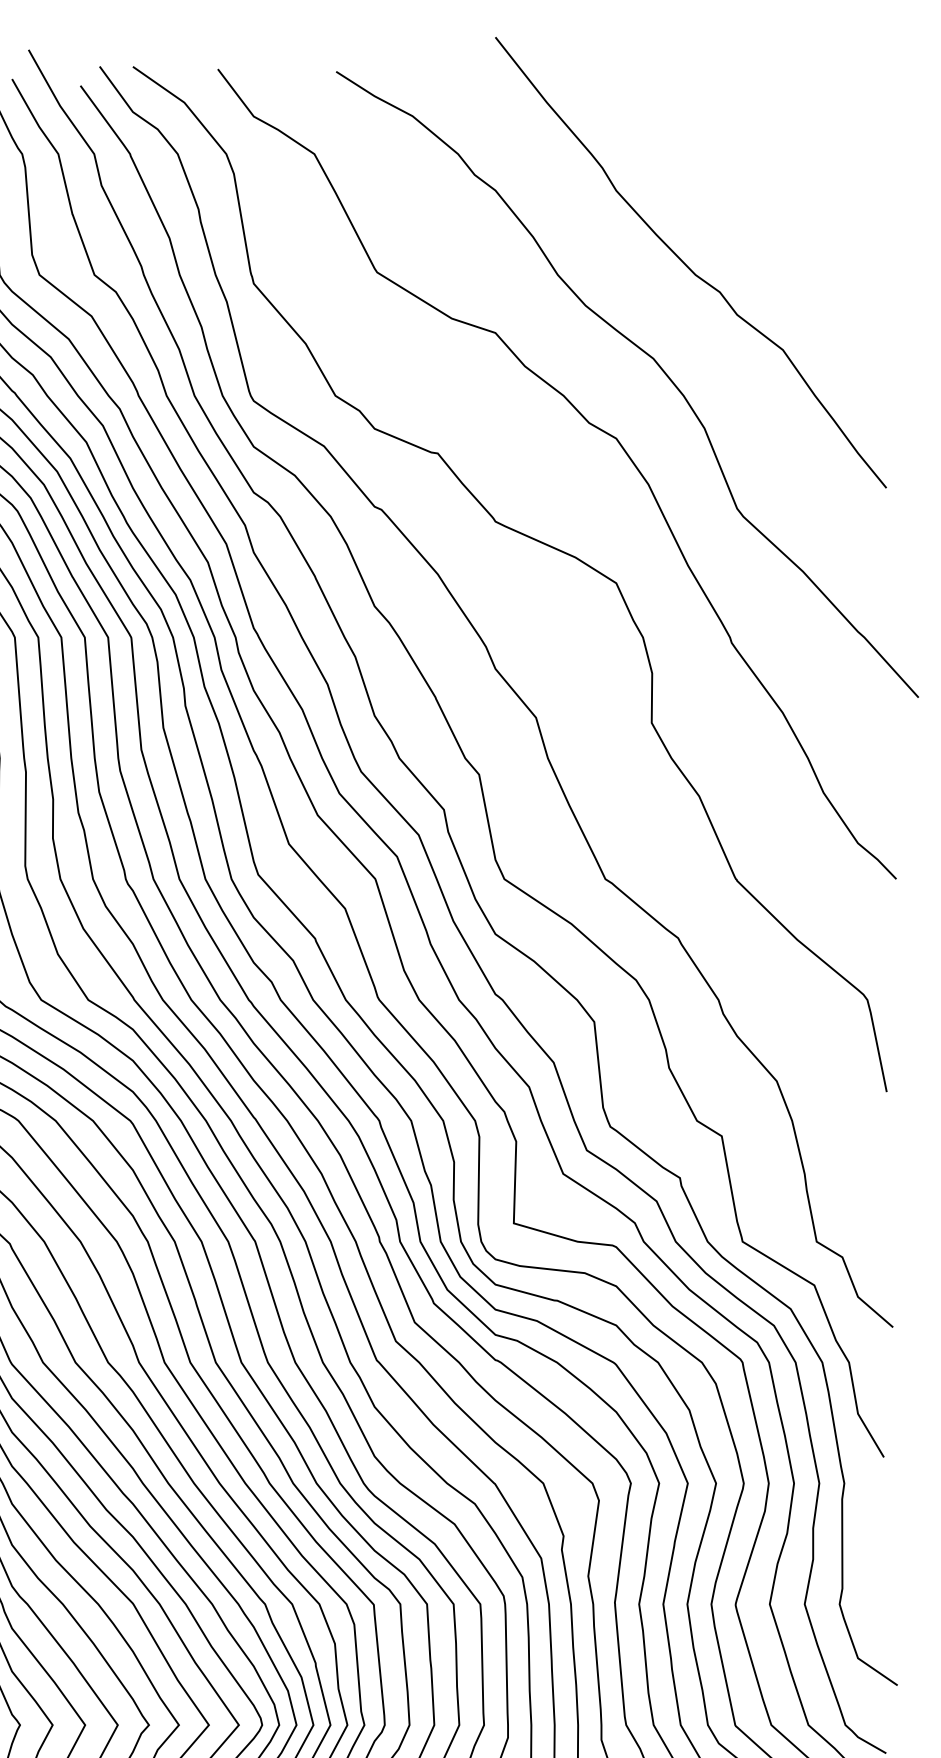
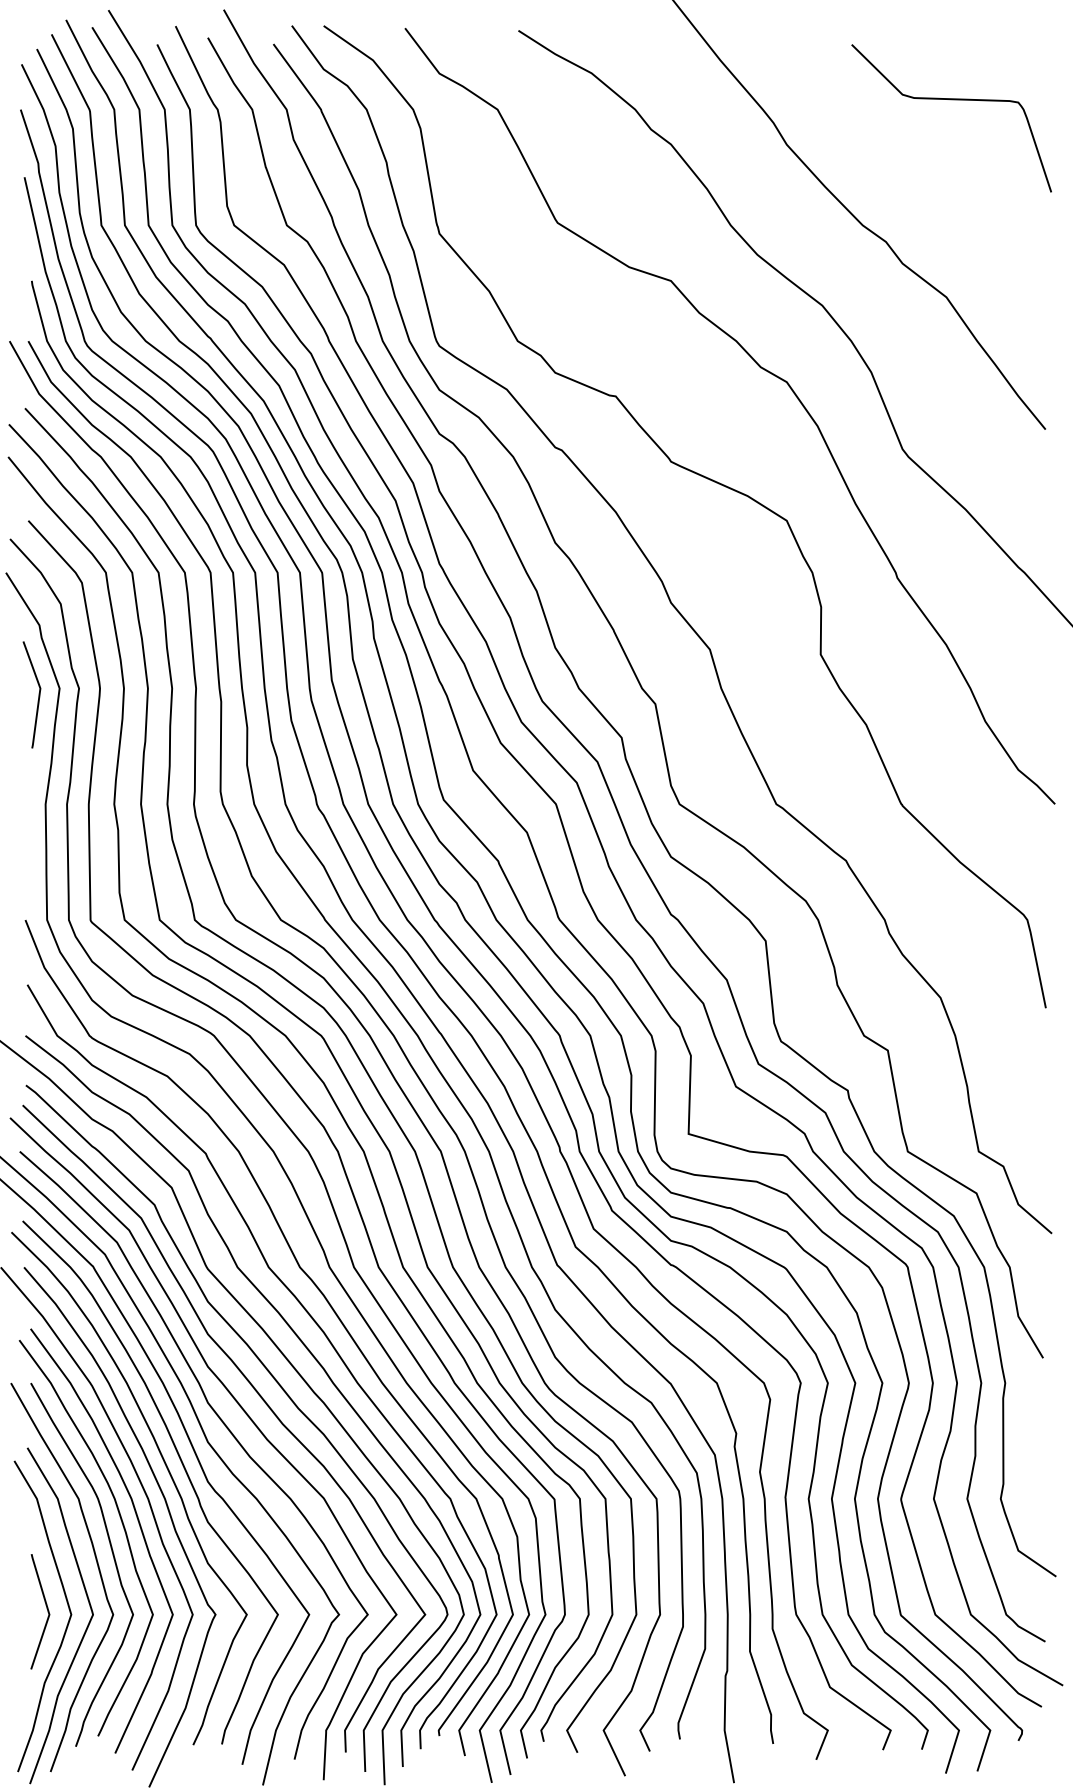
curve: (788, 144) -> (951, 100), added

